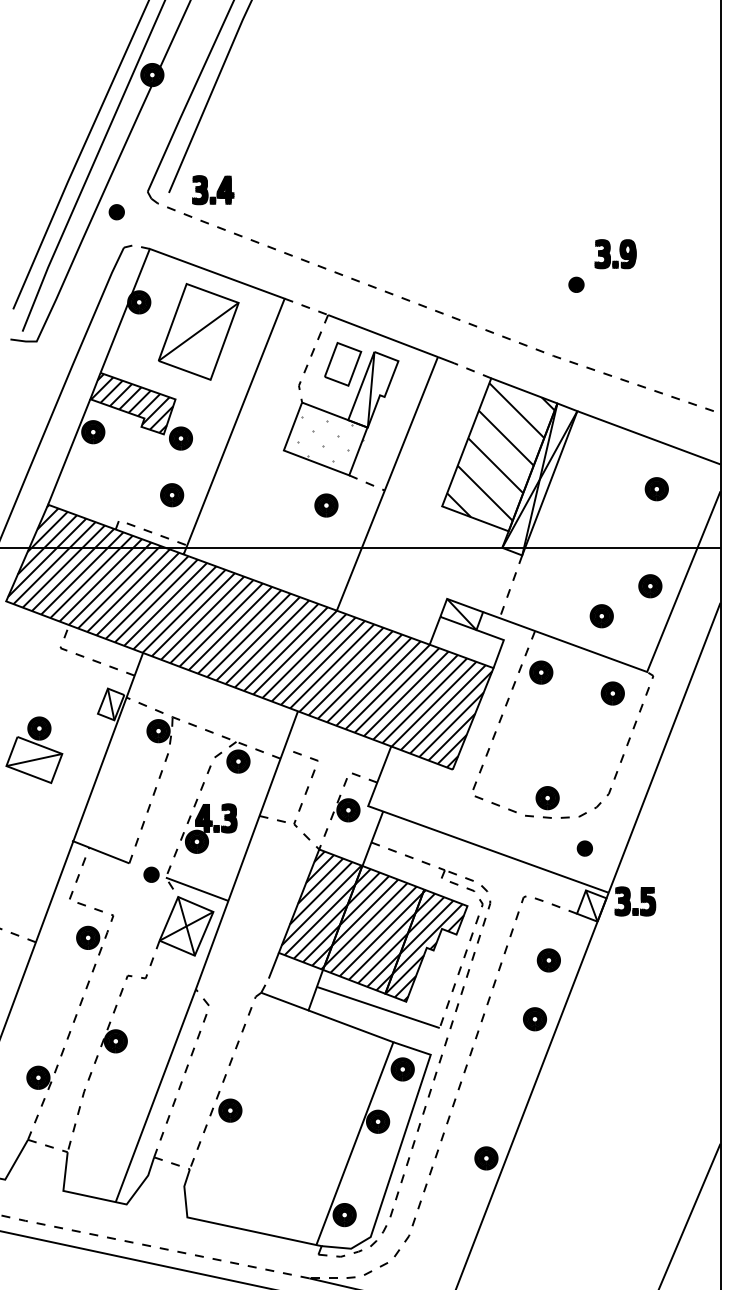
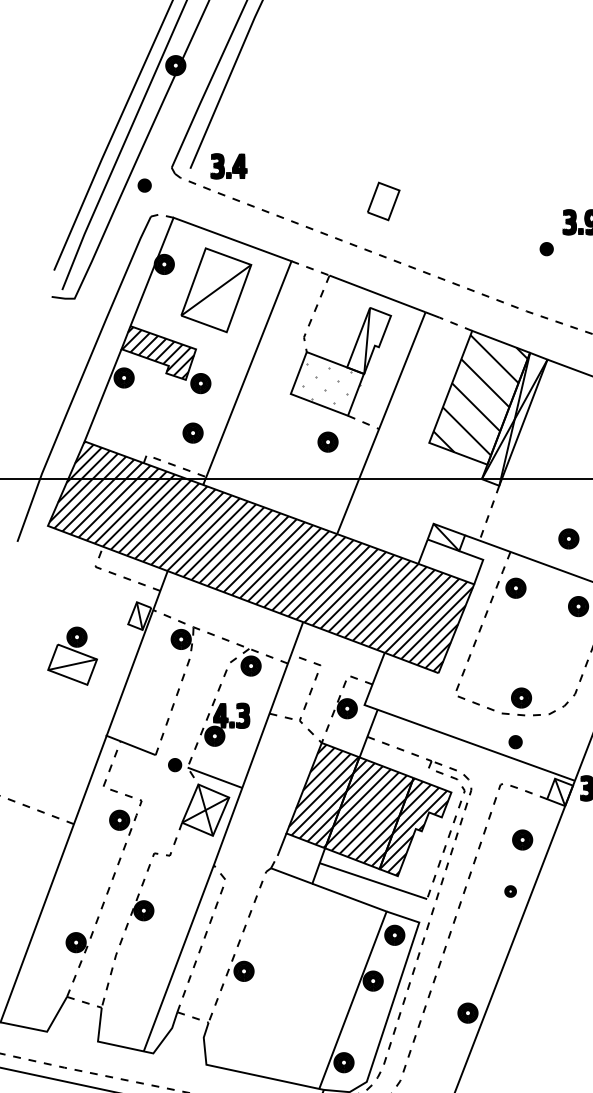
part: (343, 364) -> (384, 201), moved
part: (584, 848) -> (515, 742), moved
part: (535, 1019) -> (510, 891), size x0.6

